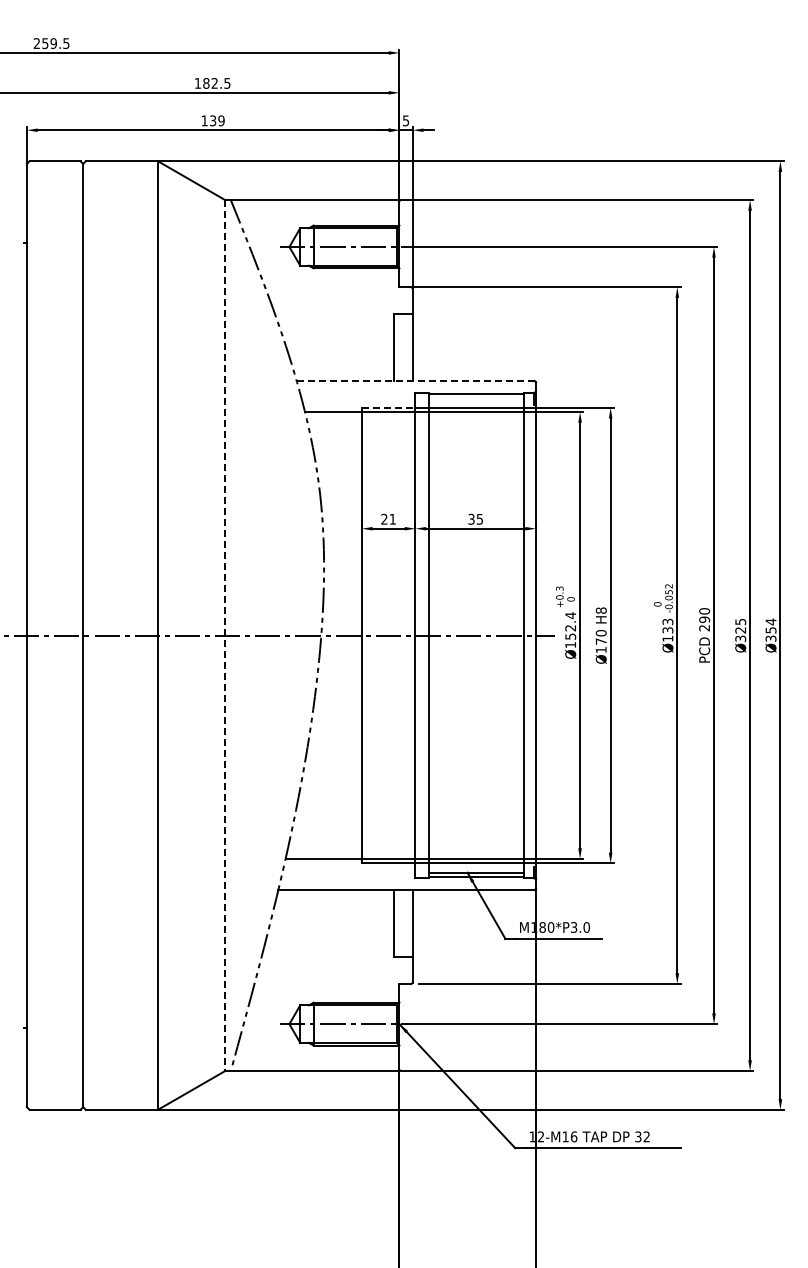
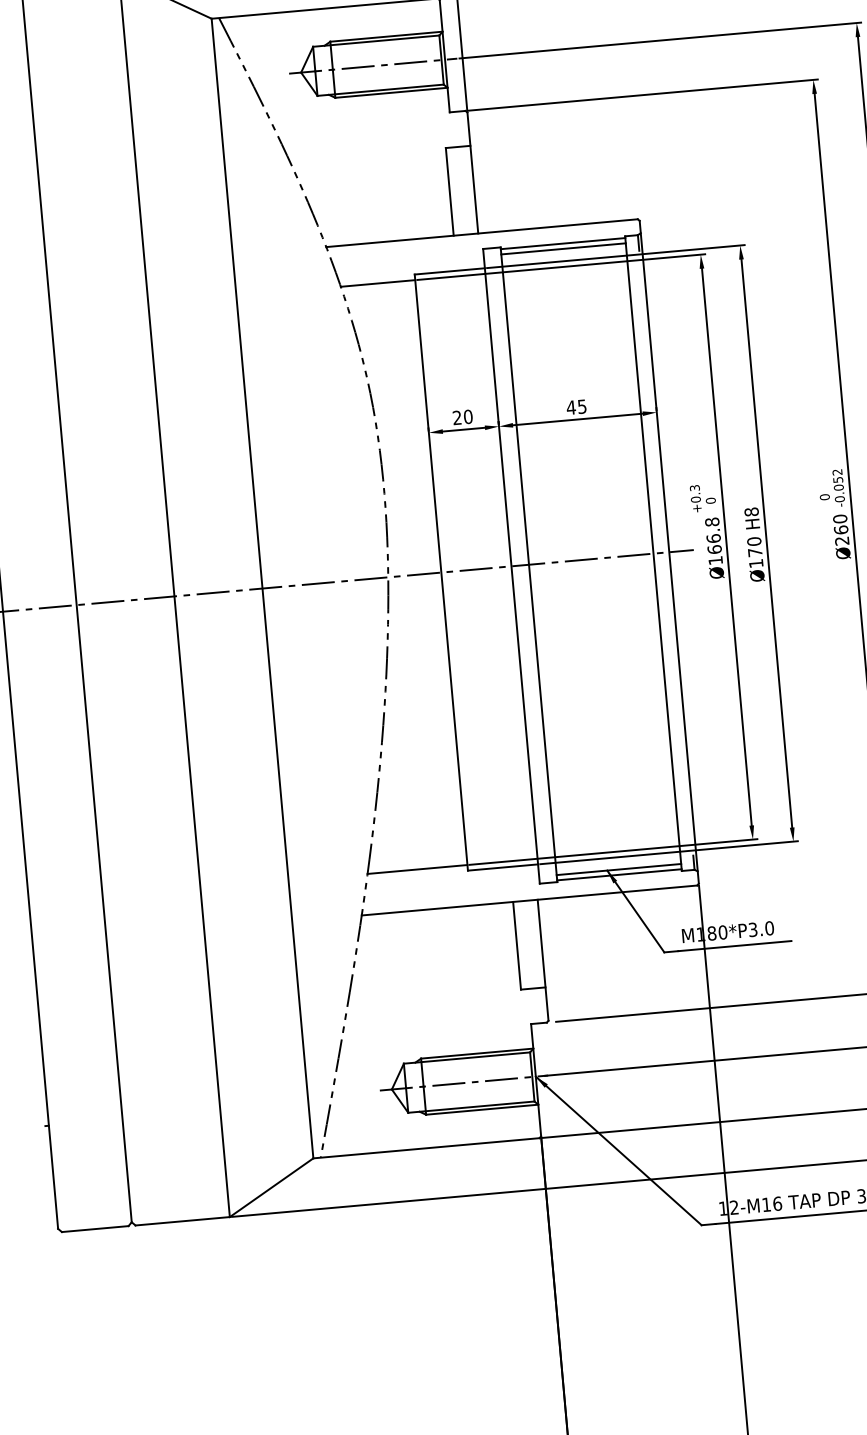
line: (416, 380) -> (483, 232), dashed -> solid
line: (476, 398) -> (563, 249), added
line: (388, 407) -> (449, 271), dashed -> solid
text: (392, 518) -> (467, 415), 21 -> 20
text: (471, 518) -> (571, 406), 35 -> 45
text: (570, 625) -> (713, 535), Ø152.4 -> Ø166.8
text: (667, 629) -> (840, 528), Ø133 -> Ø260
line: (225, 636) -> (262, 589), dashed -> solid

